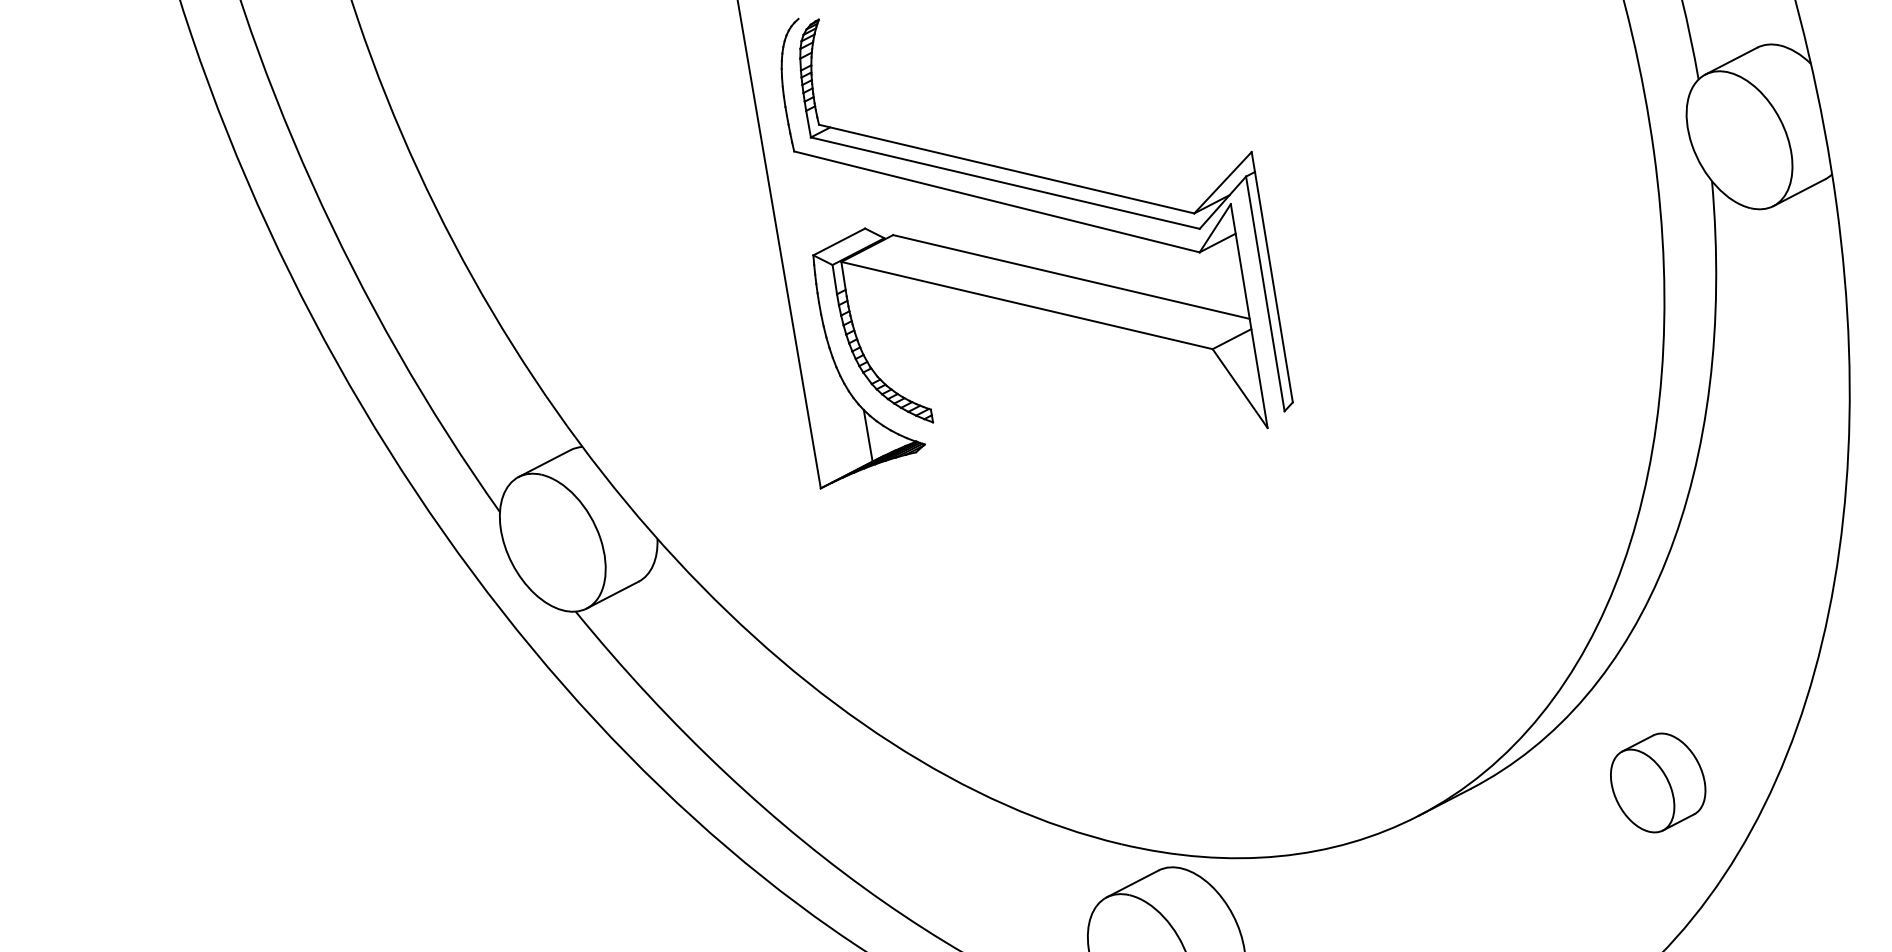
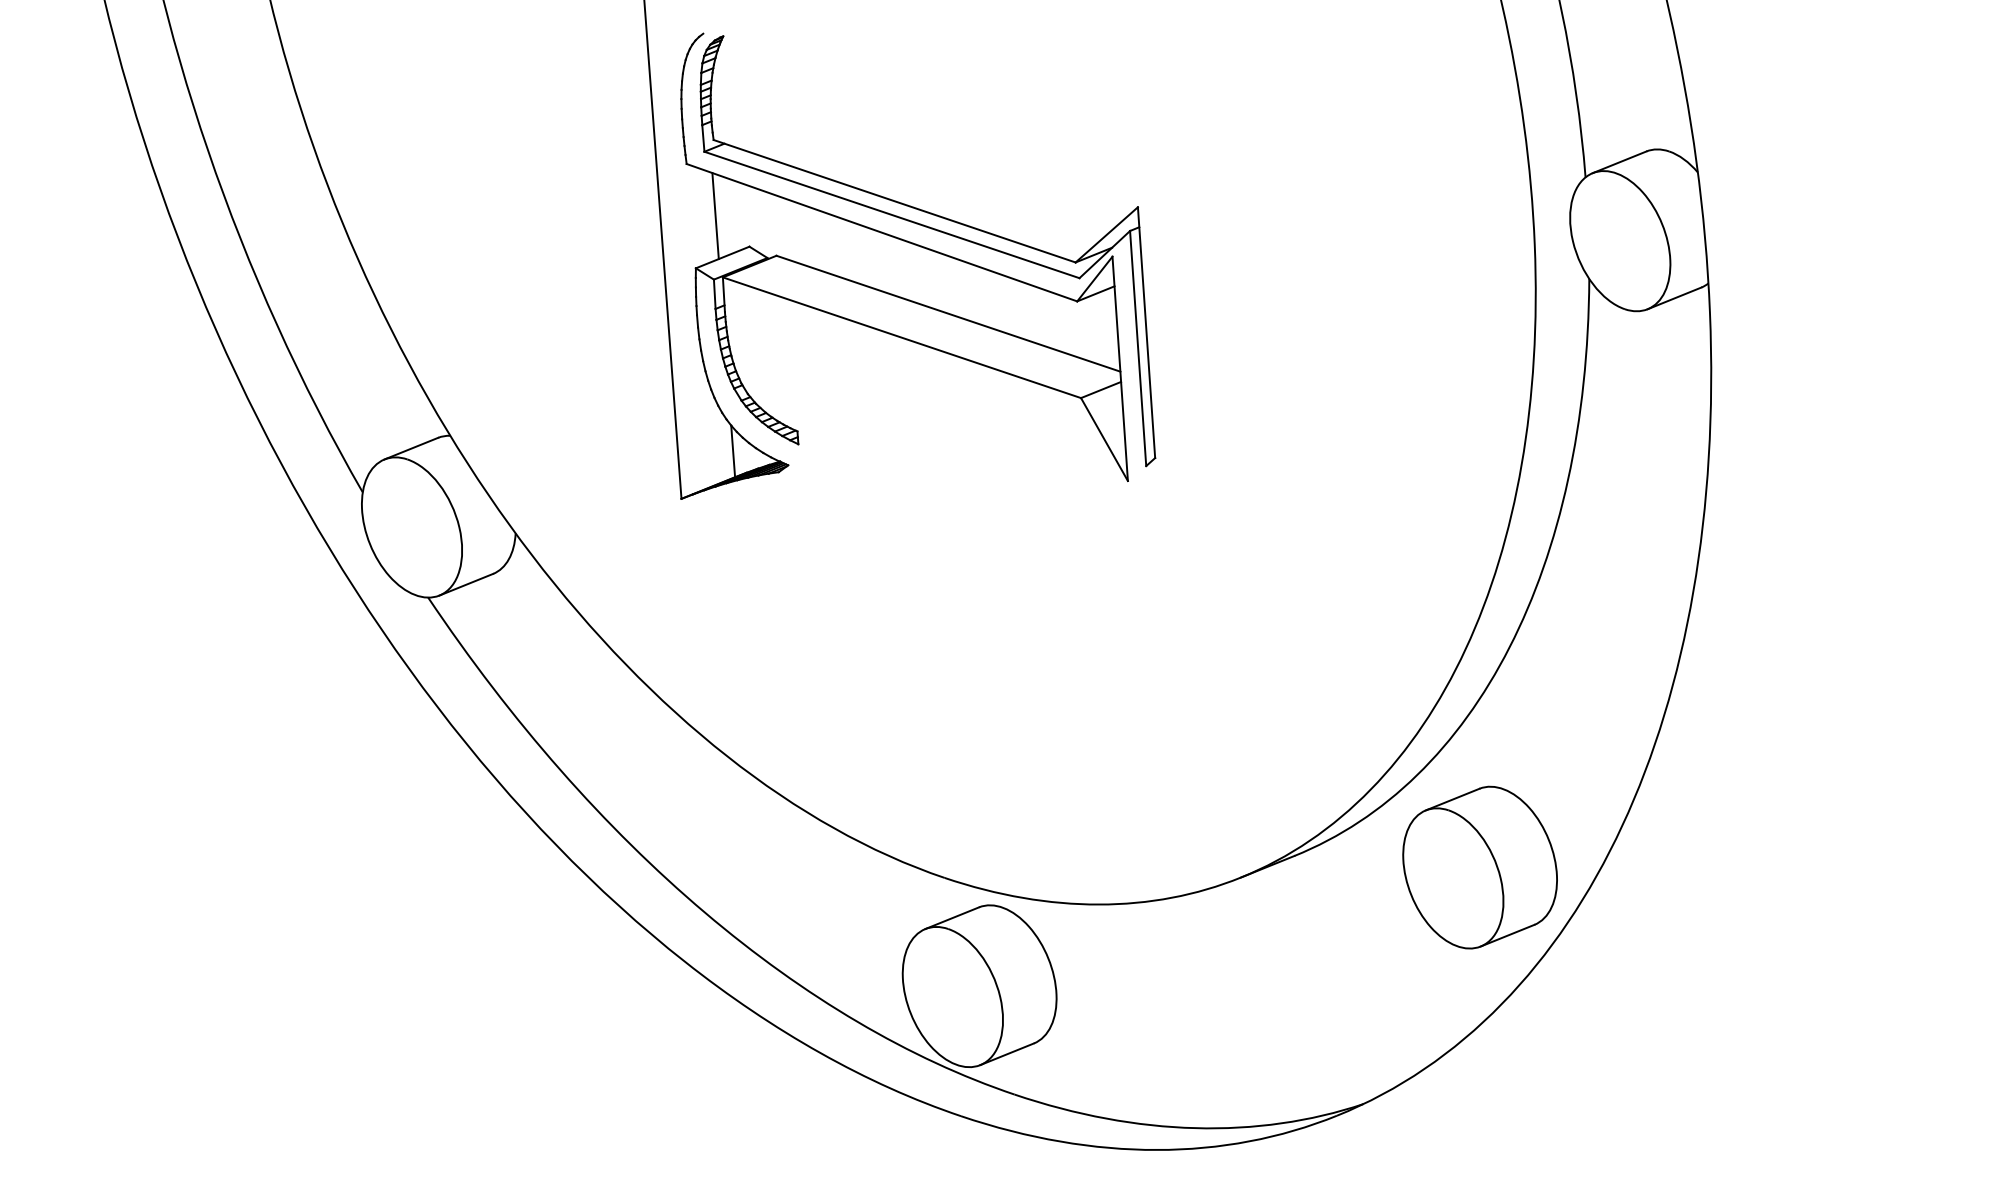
line: (828, 201) -> (715, 216), added
part: (1657, 782) -> (1479, 867), size x1.67

